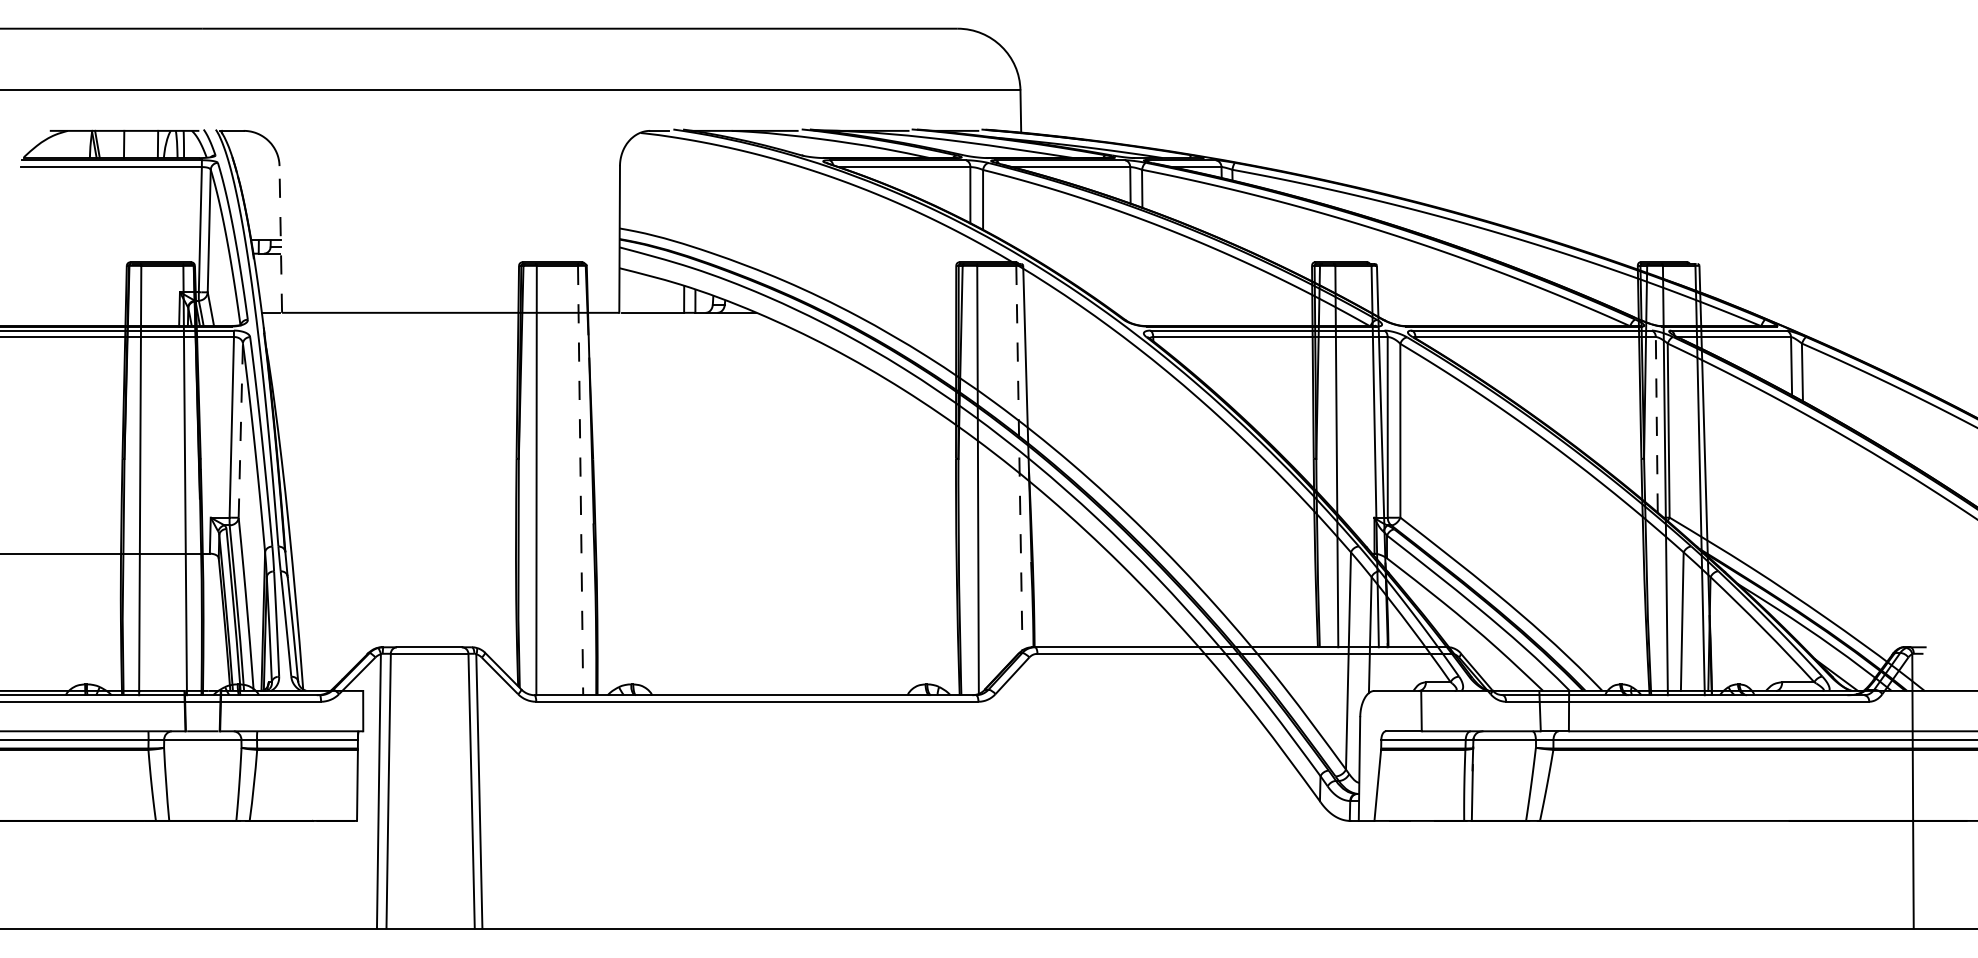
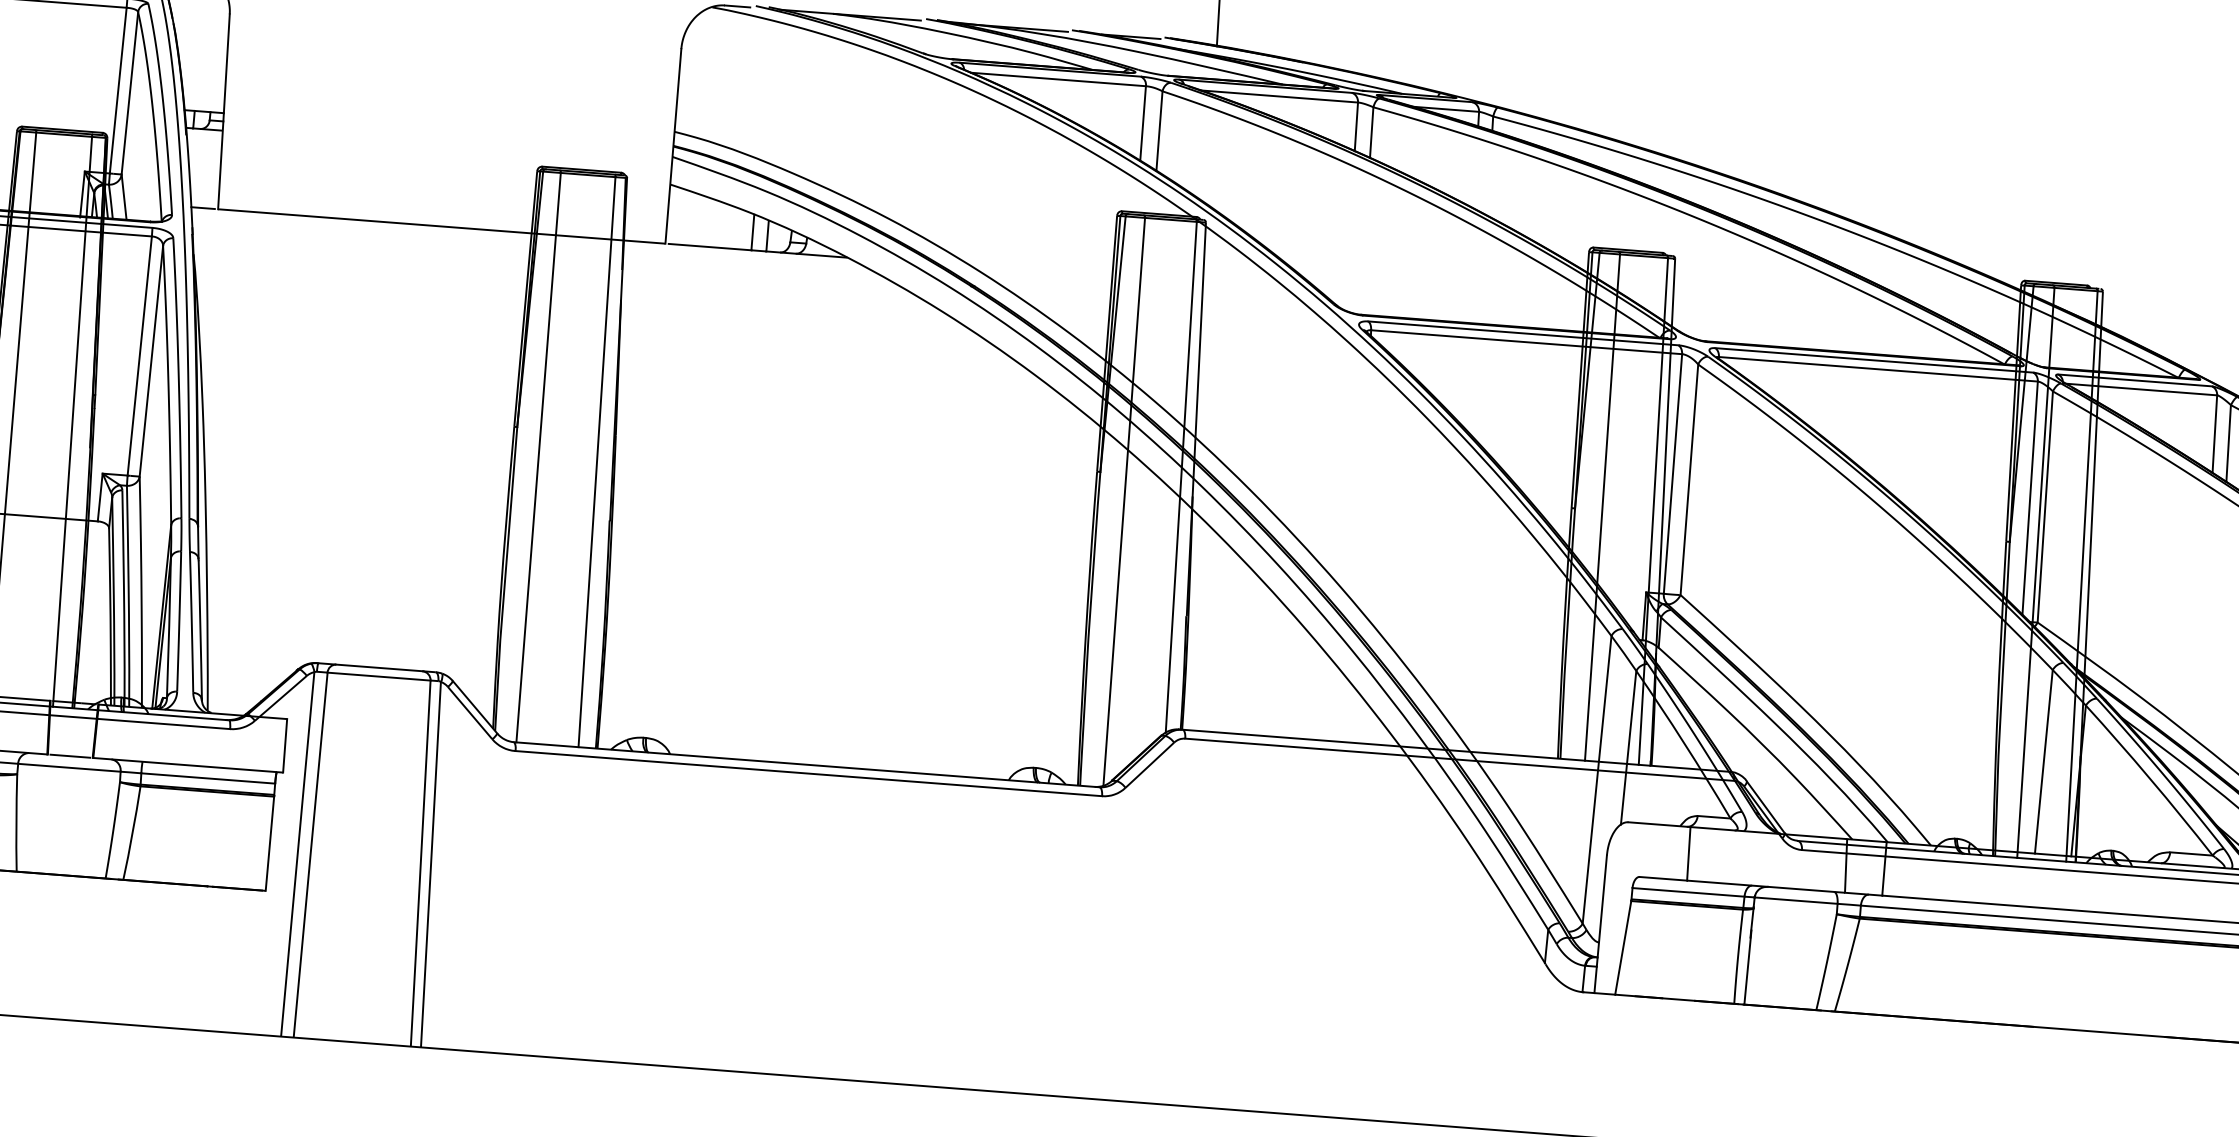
line: (280, 238) -> (223, 110), dashed -> solid
line: (1656, 424) -> (2029, 497), dashed -> solid
line: (240, 430) -> (150, 361), dashed -> solid
line: (1019, 458) -> (1181, 477), dashed -> solid
line: (580, 480) -> (596, 462), dashed -> solid

